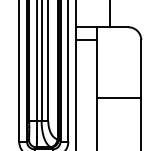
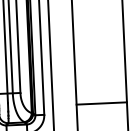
line: (119, 97) -> (102, 103), moved

